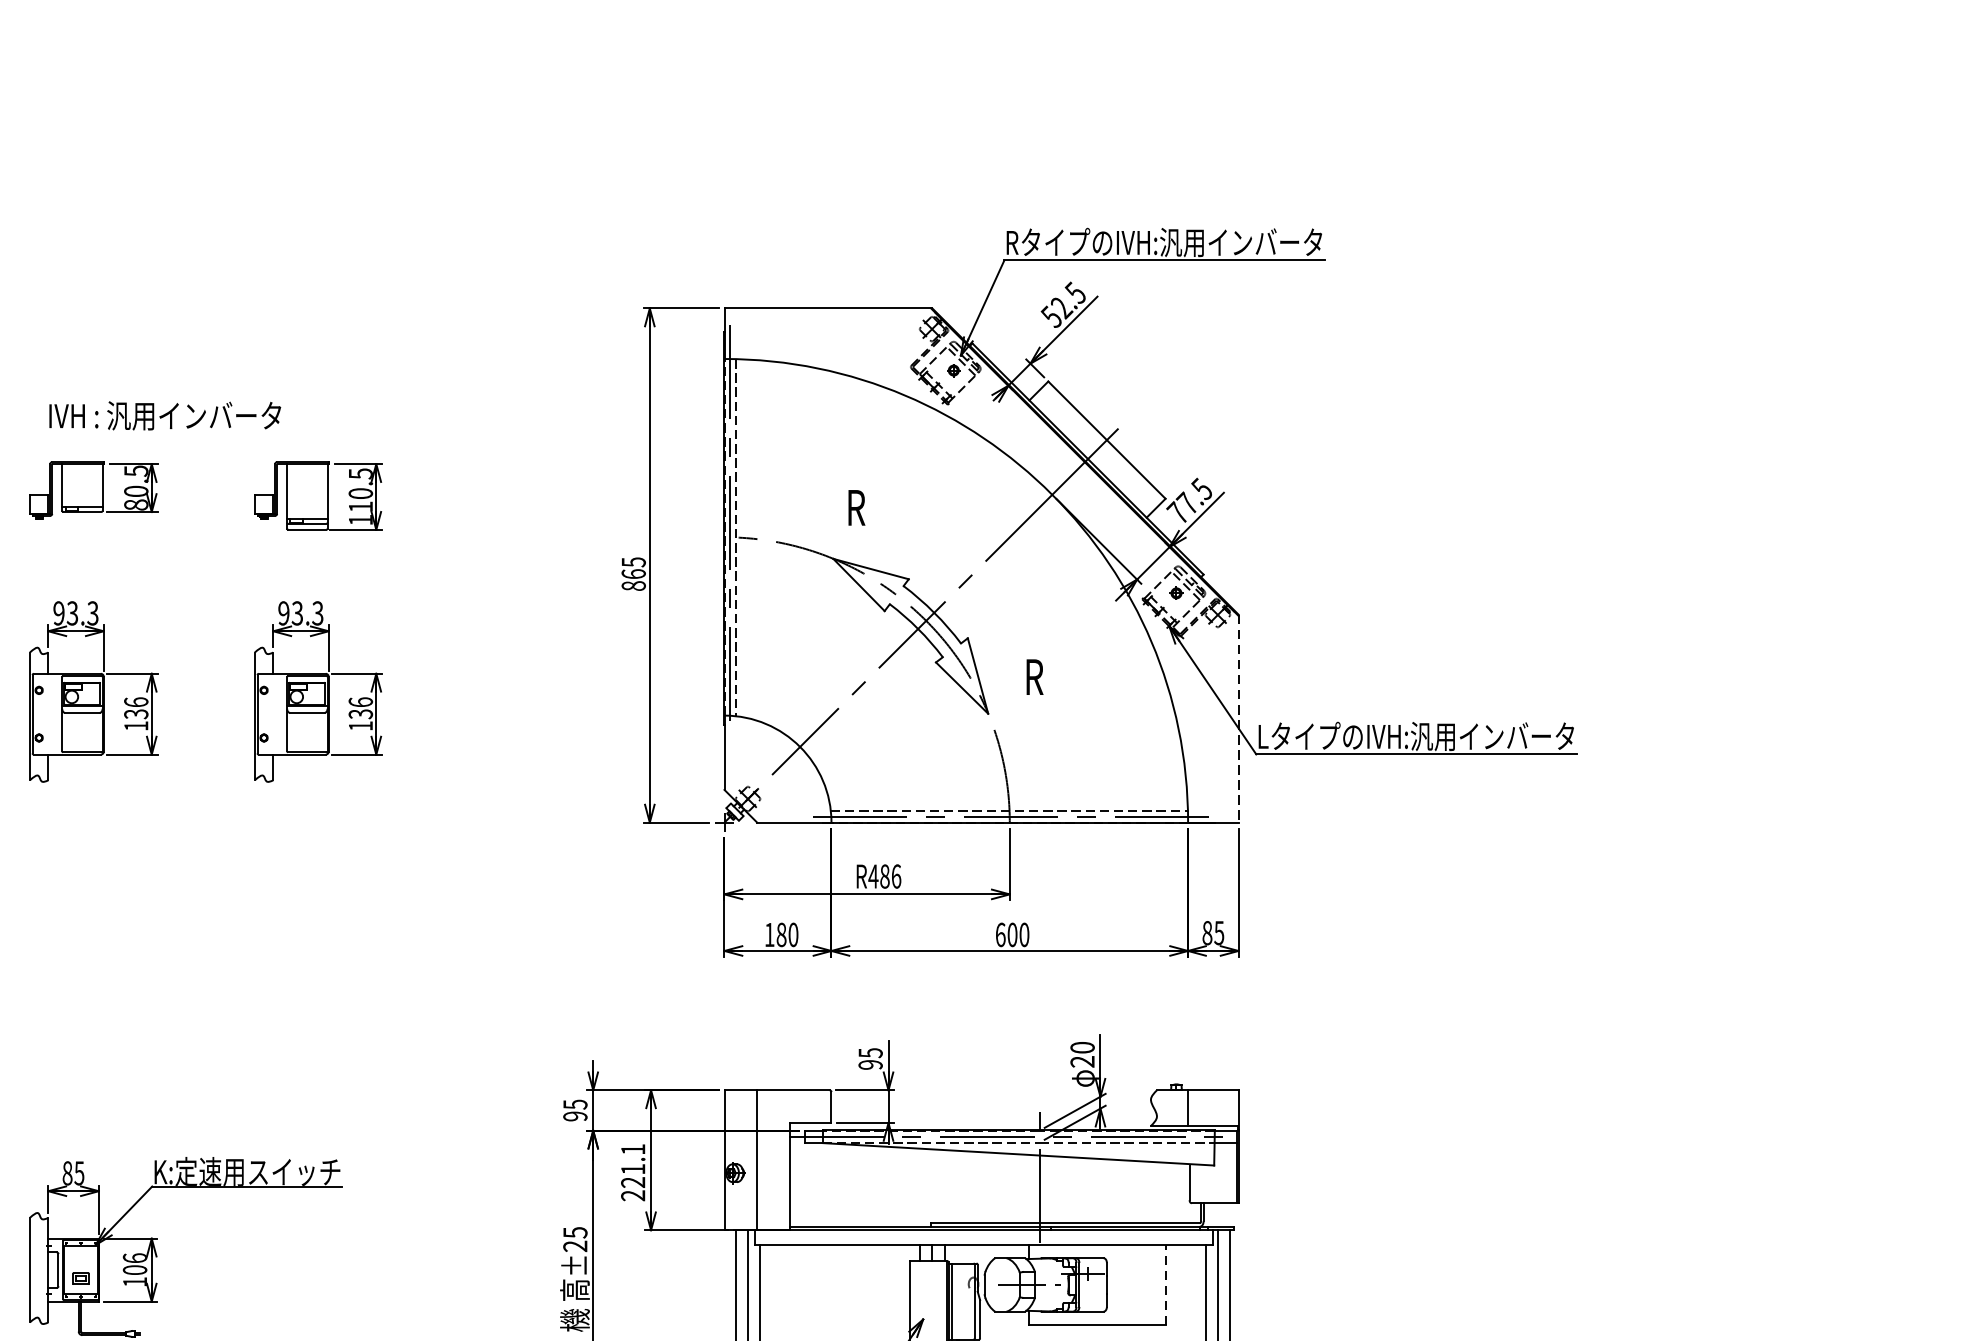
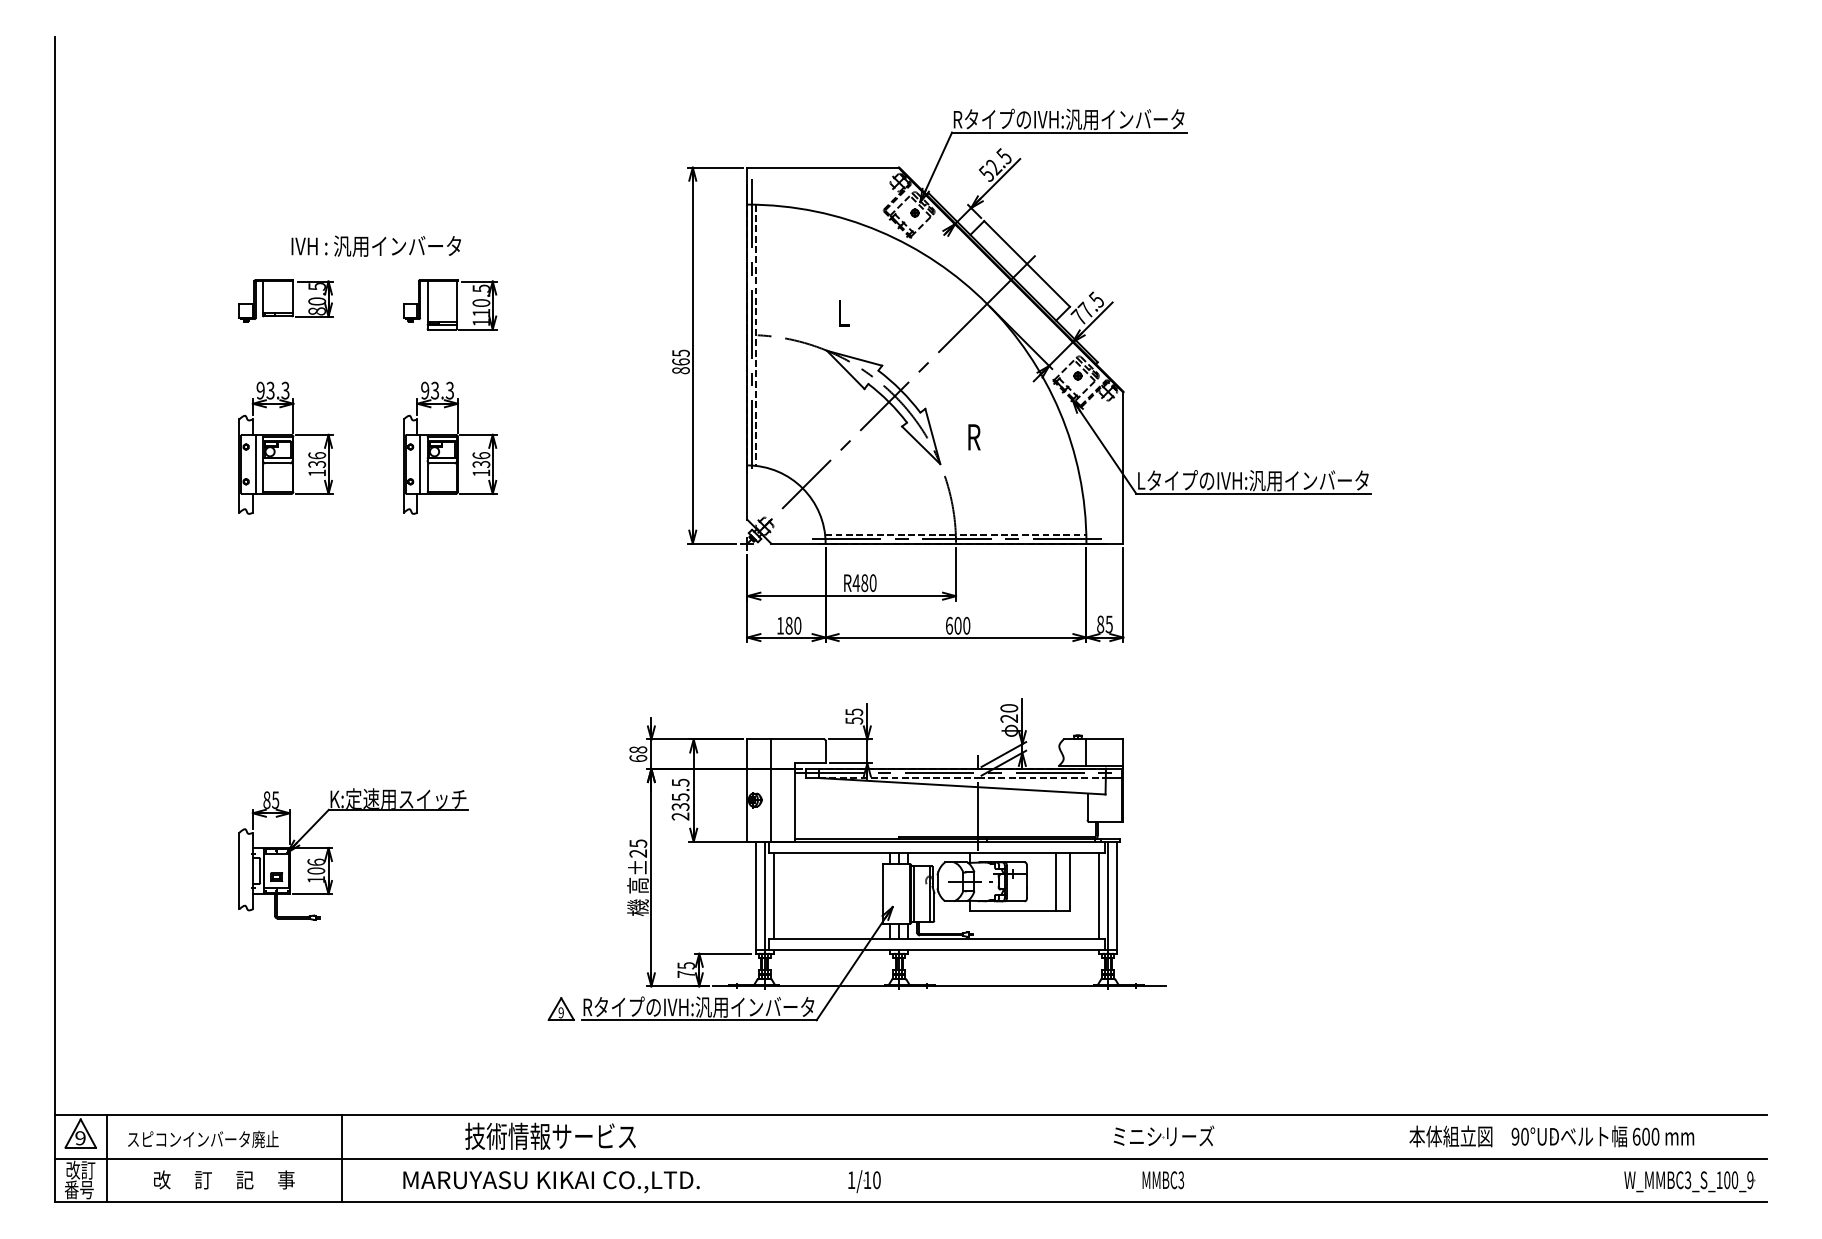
text: (164, 414) -> (375, 245), moved
text: (857, 507) -> (844, 313), R -> L
line: (51, 712) -> (255, 463), added
line: (277, 712) -> (420, 463), added
line: (1238, 719) -> (1123, 468), dashed -> solid
text: (895, 875) -> (872, 582), R486 -> R480
text: (870, 1064) -> (854, 720), 95 -> 55
text: (575, 1110) -> (638, 754), 95 -> 68
text: (633, 1165) -> (680, 794), 221.1 -> 235.5
line: (1147, 1284) -> (1056, 881), added
line: (1164, 1284) -> (1069, 881), dashed -> solid

